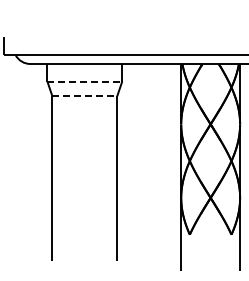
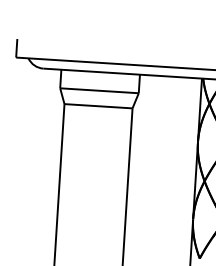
line: (85, 81) -> (100, 90), dashed -> solid
line: (85, 96) -> (99, 106), dashed -> solid

